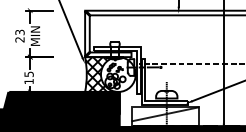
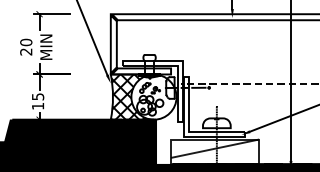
text: (20, 32) -> (26, 42), 23 -> 20

